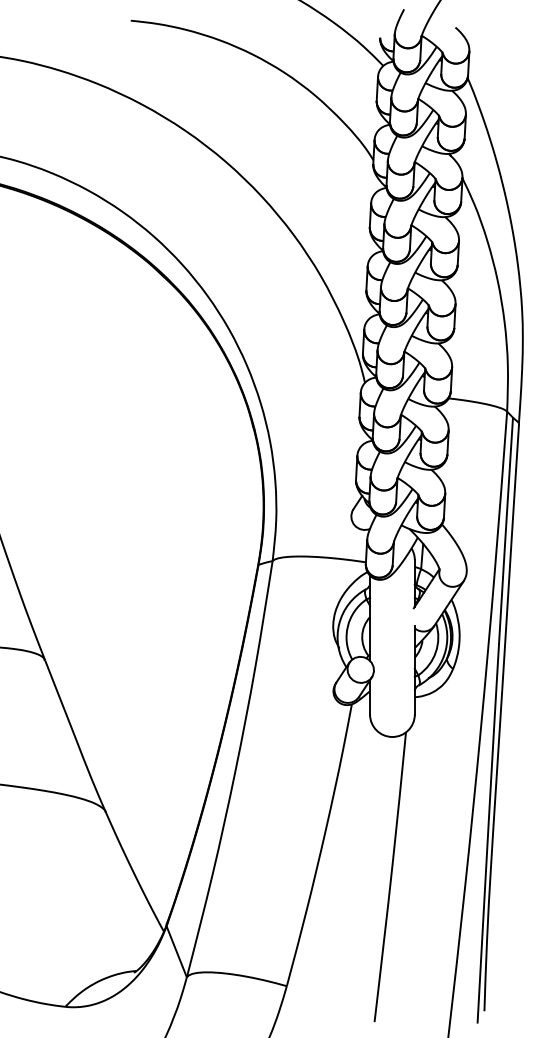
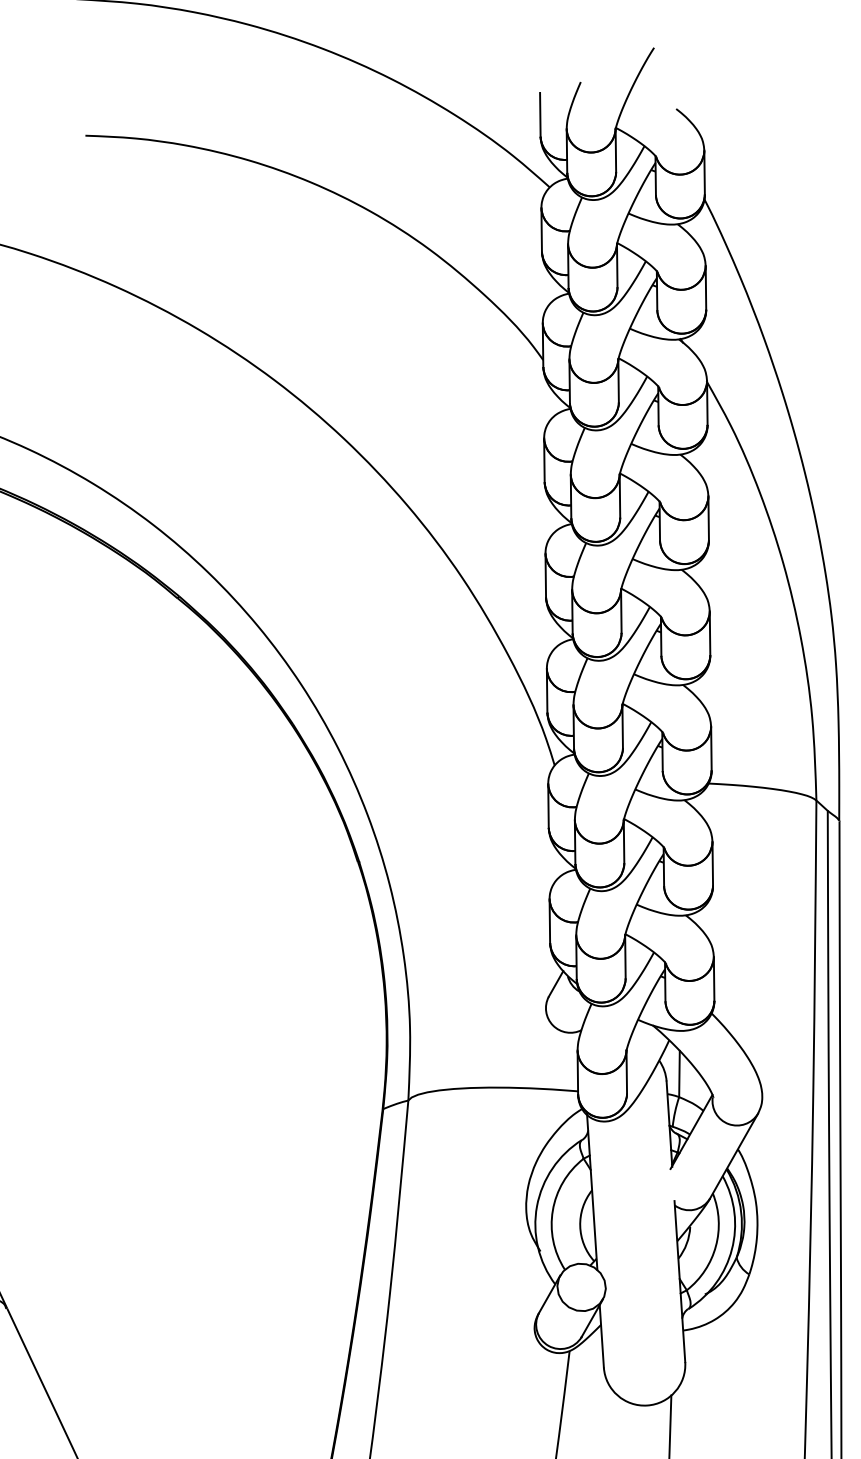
line: (380, 25) -> (539, 114), added

